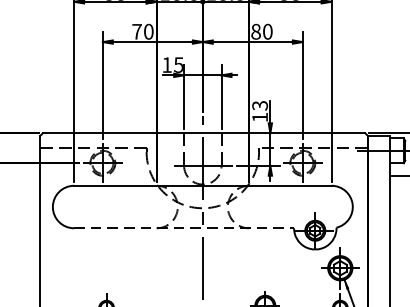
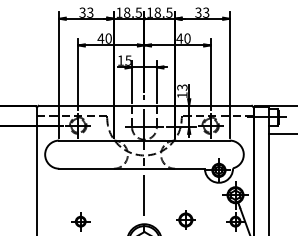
text: (136, 31) -> (100, 38), 70 -> 40
text: (255, 31) -> (179, 38), 80 -> 40
line: (184, 227) -> (132, 168), dashed -> solid

